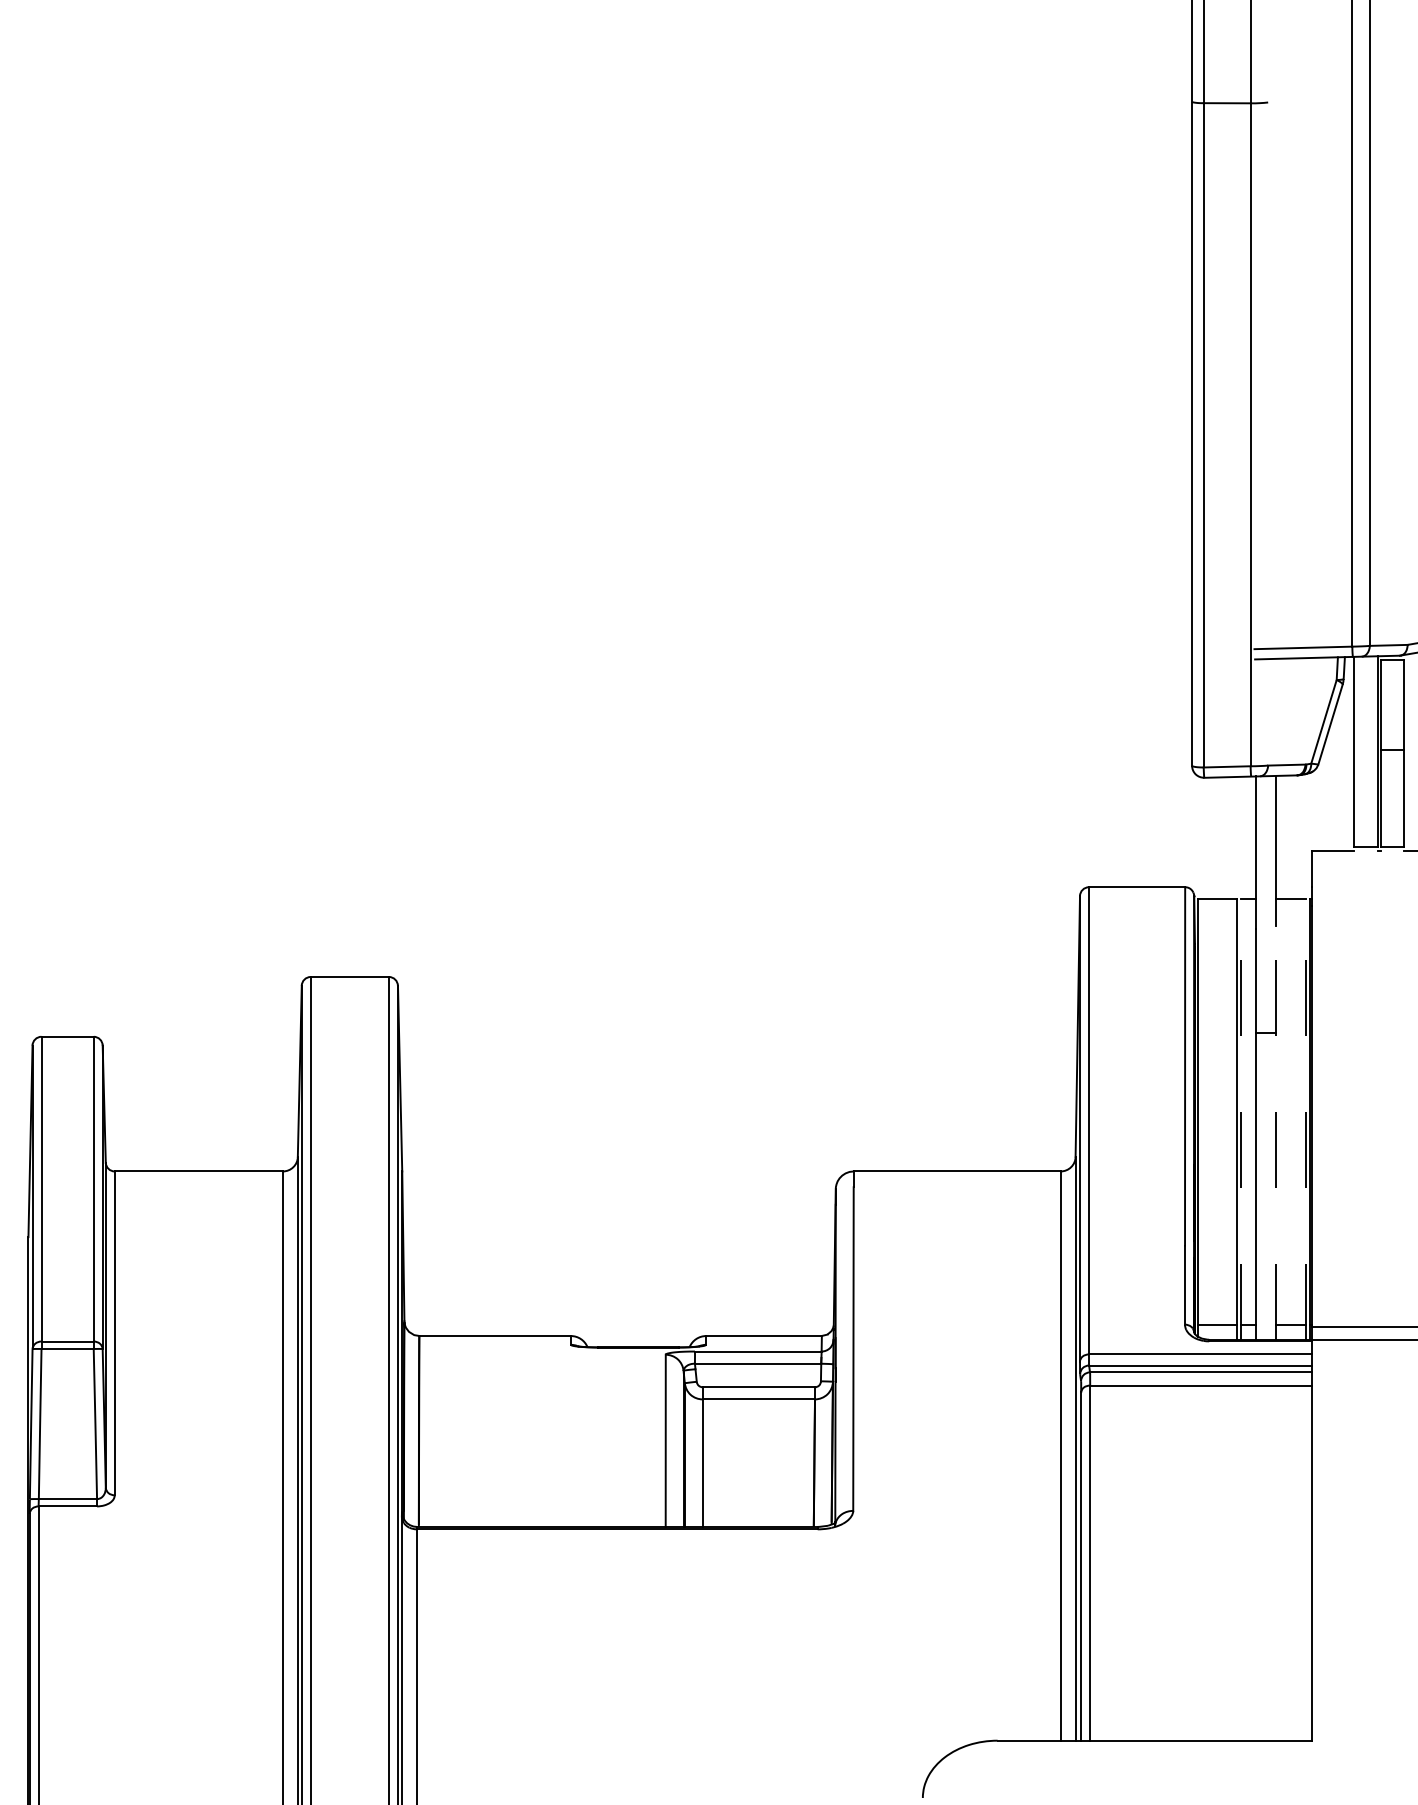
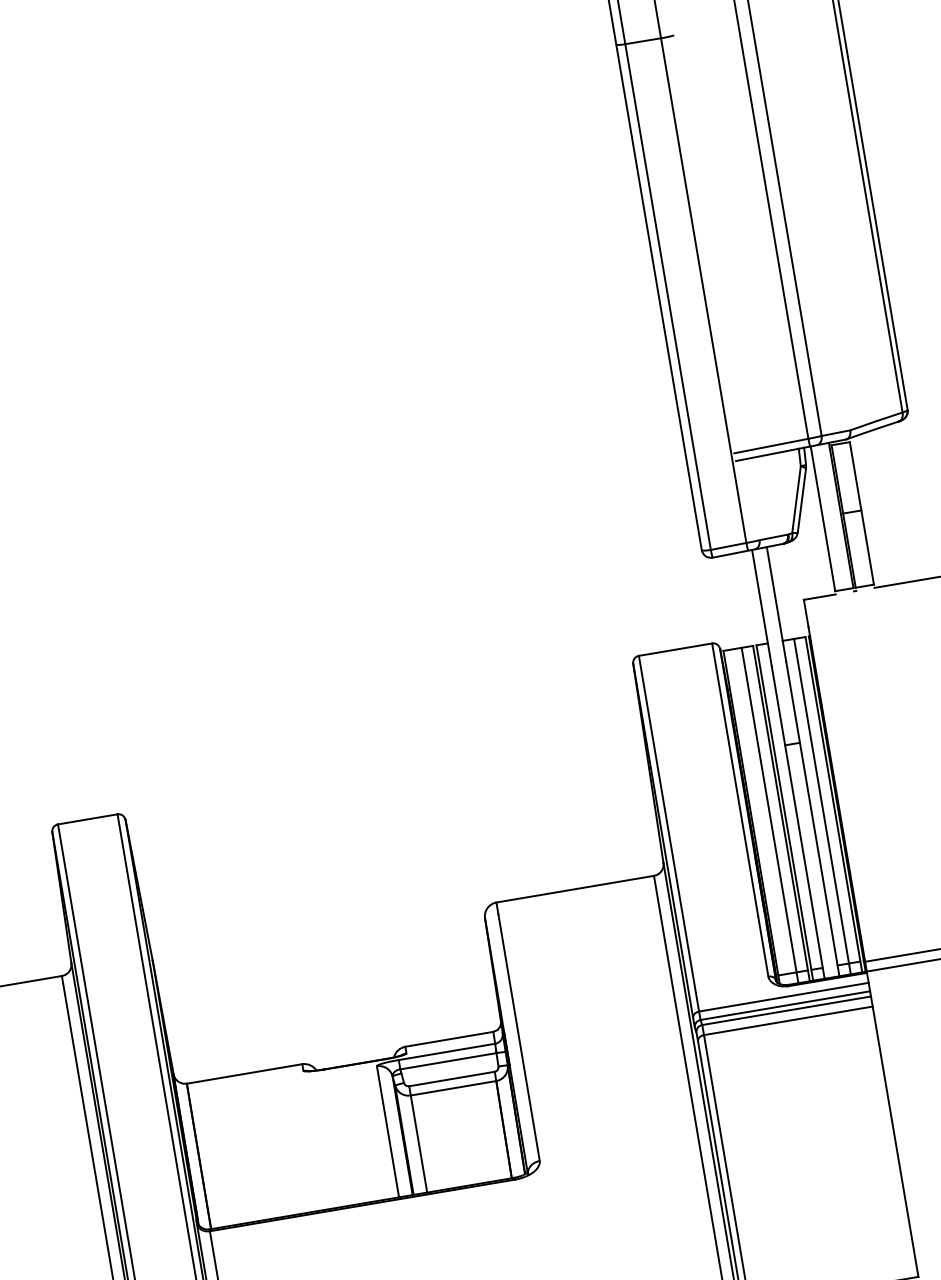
line: (1241, 1118) -> (784, 812), dashed -> solid
line: (1305, 1118) -> (833, 804), dashed -> solid
line: (1221, 1119) -> (769, 815), added
line: (1290, 1119) -> (822, 806), added
line: (1275, 1133) -> (812, 819), dashed -> solid

